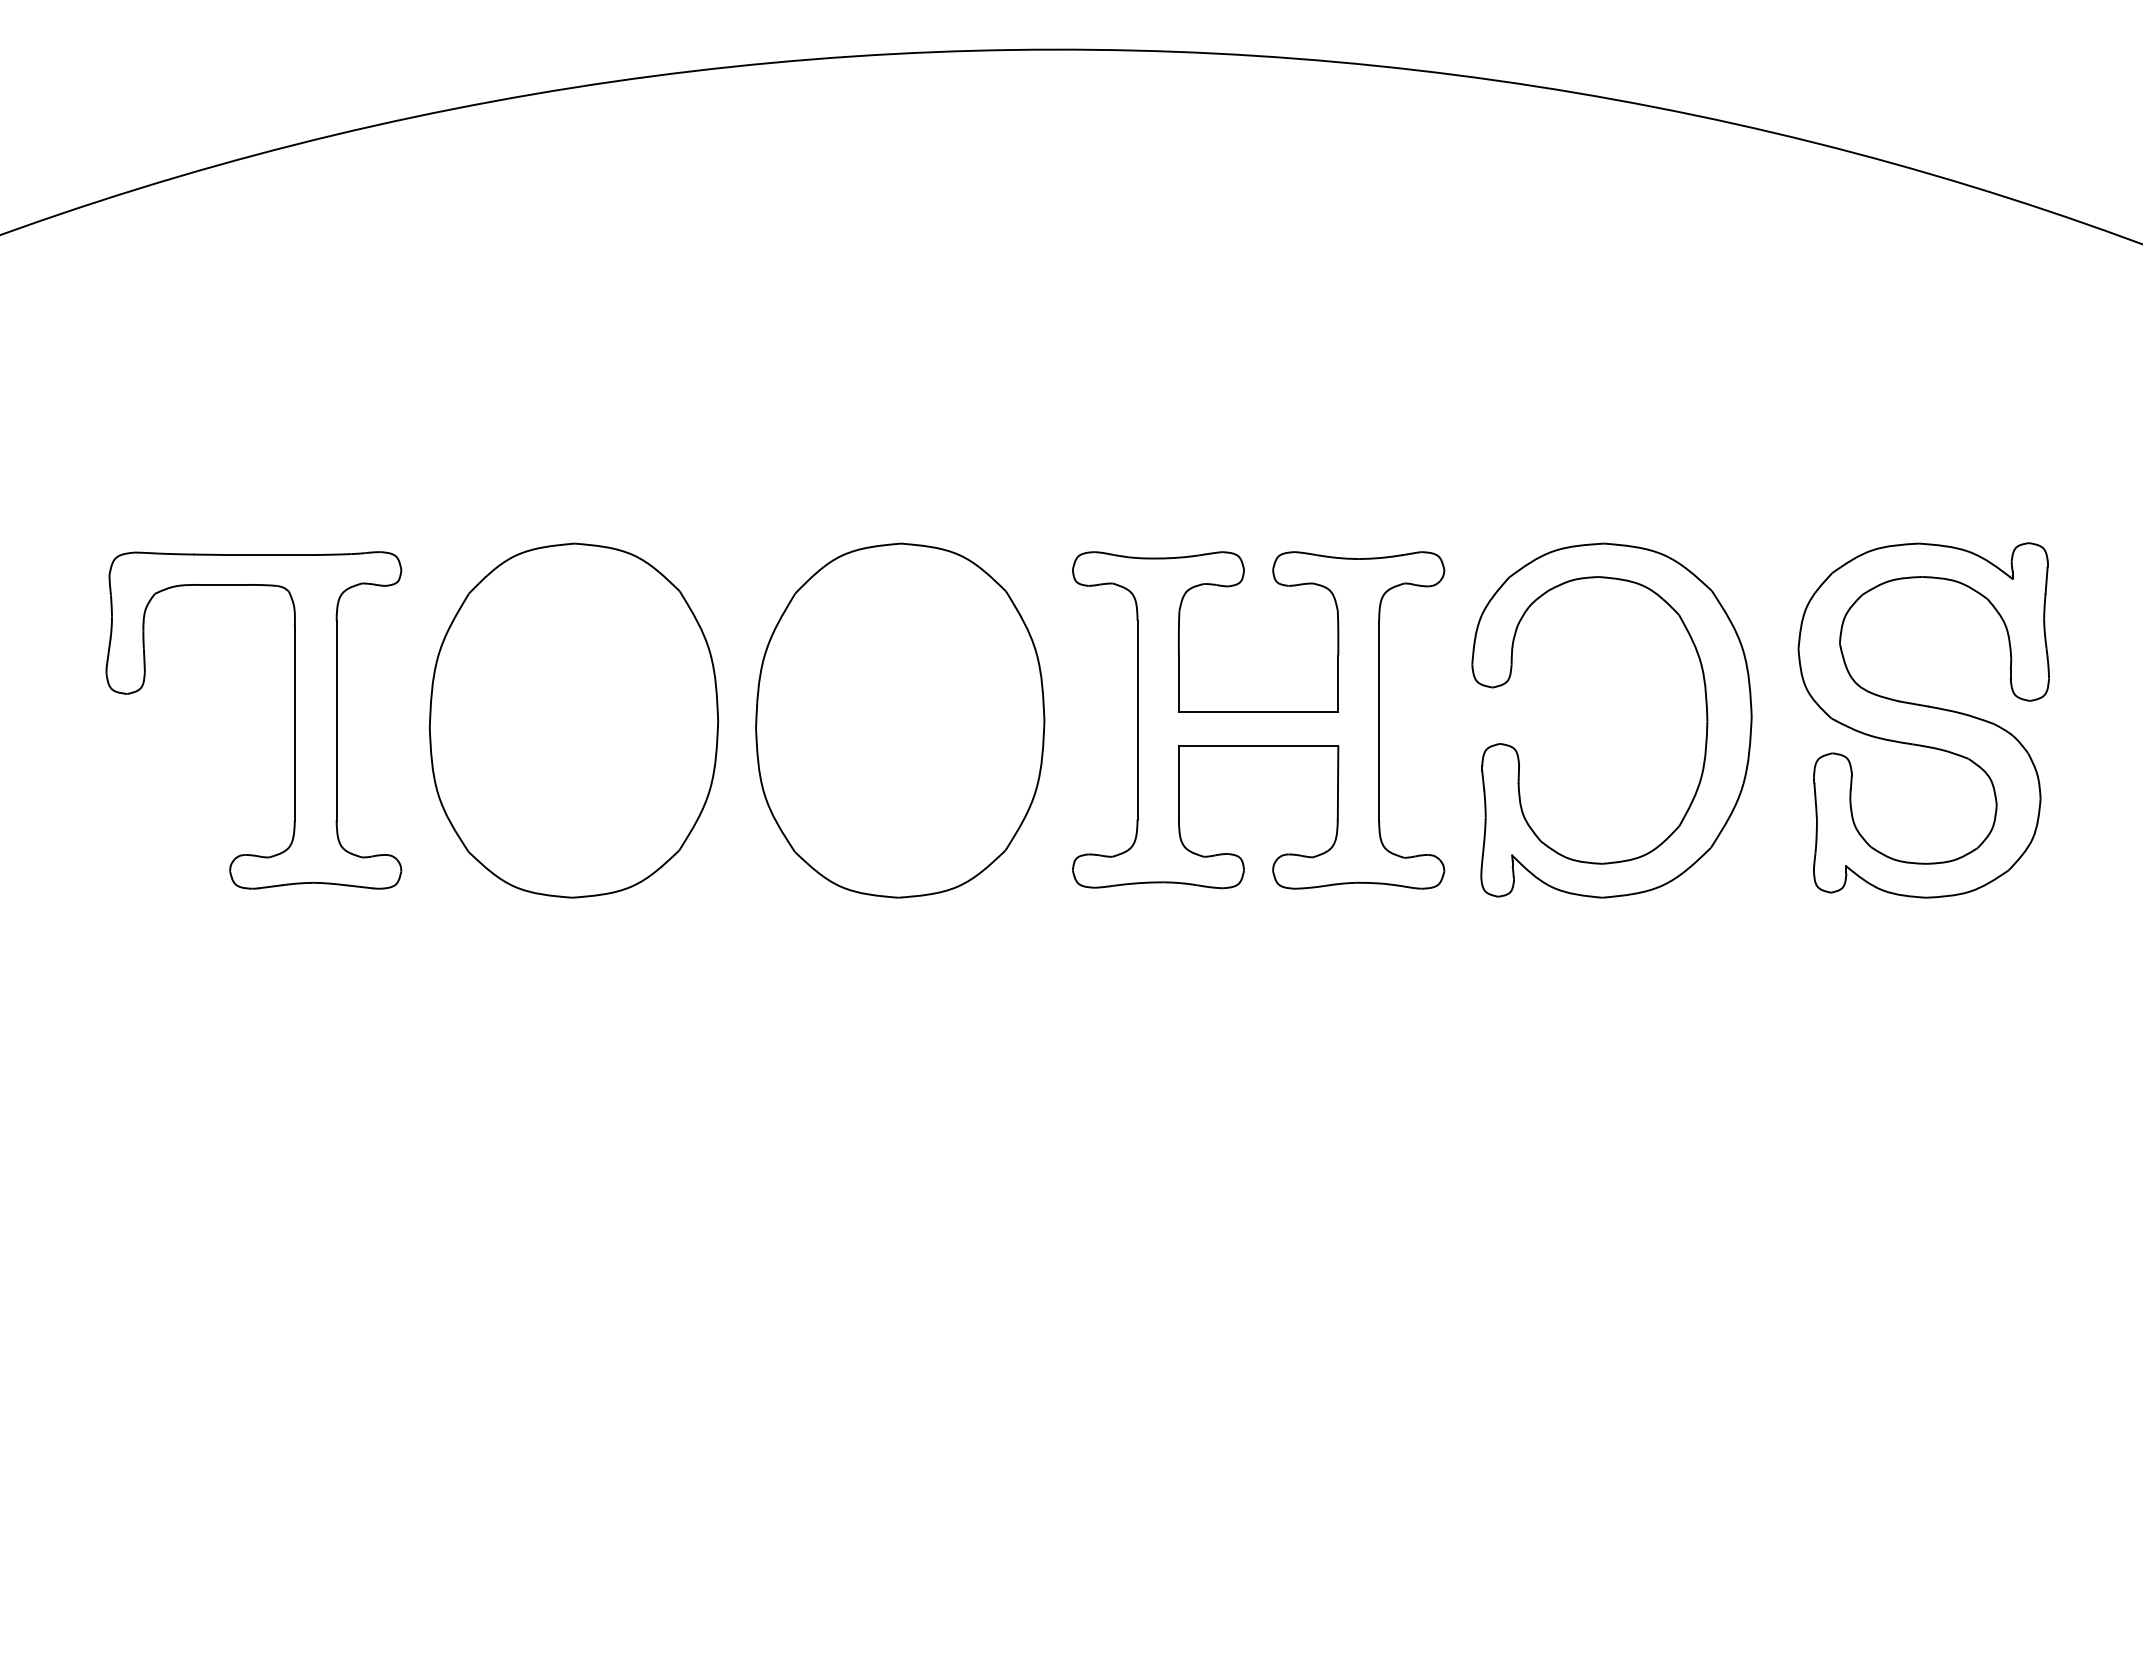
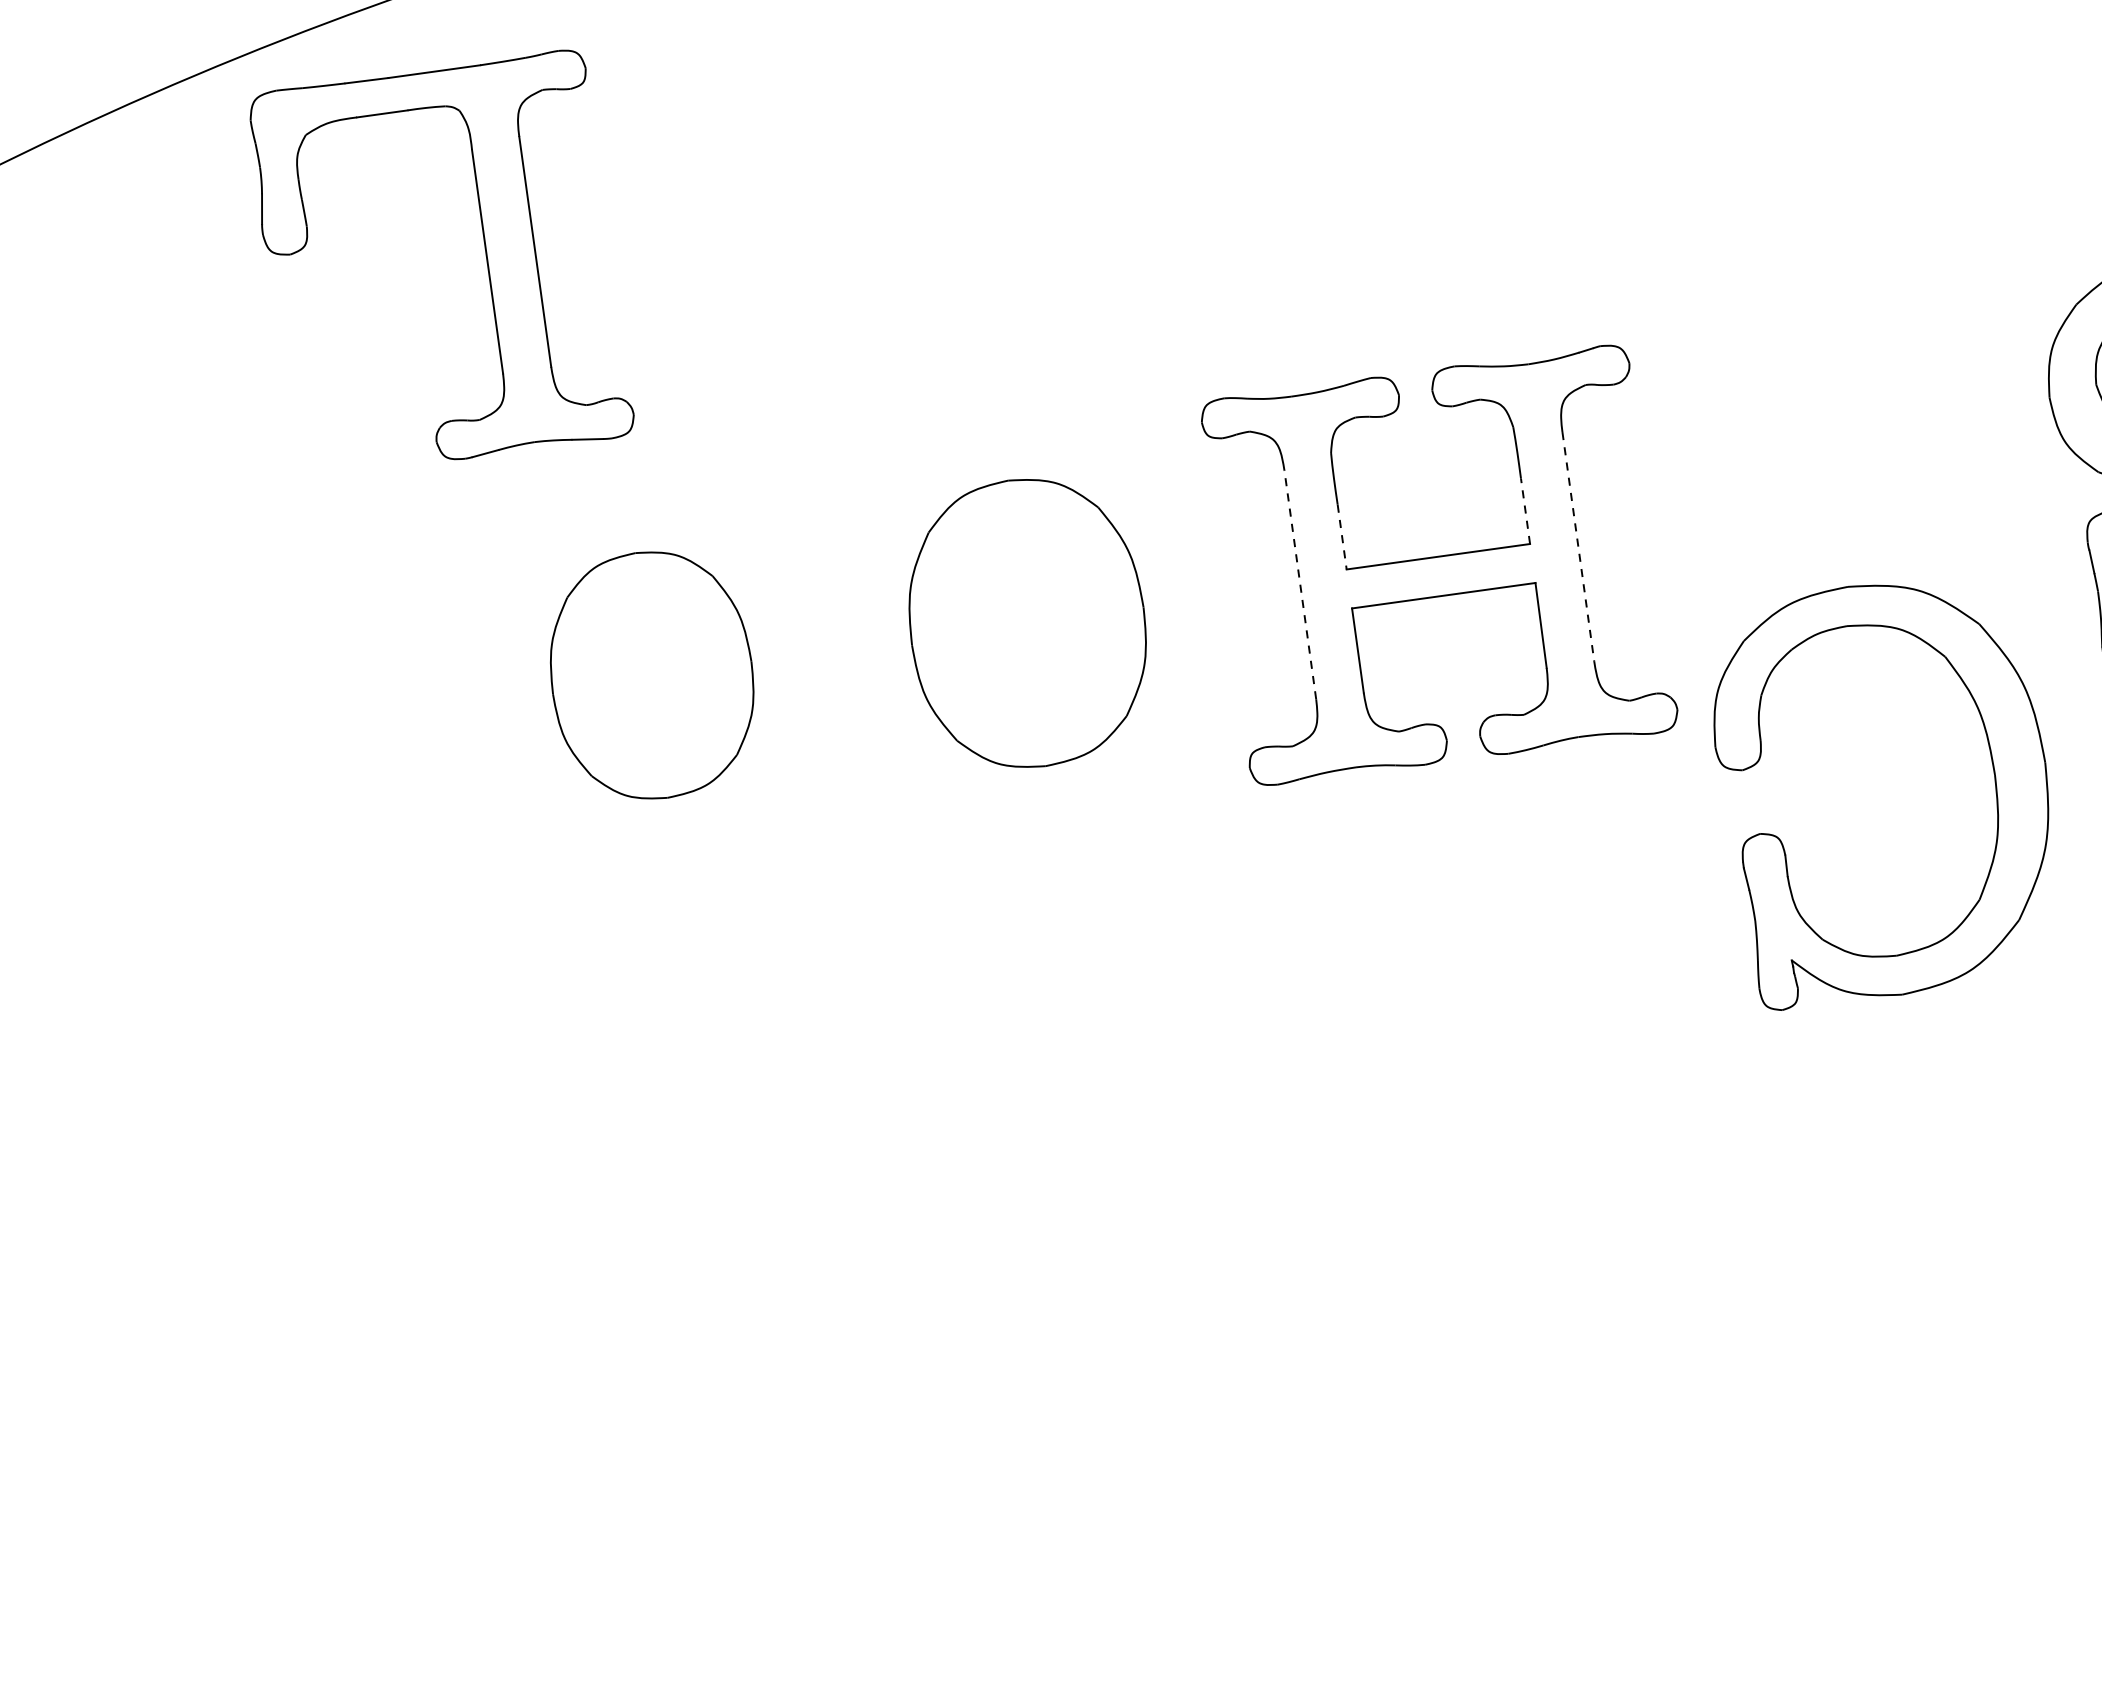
line: (1338, 683) -> (1525, 510), solid -> dashed
line: (1178, 684) -> (1341, 537), solid -> dashed
line: (1137, 719) -> (1300, 584), solid -> dashed
part: (294, 720) -> (486, 258), moved
part: (573, 720) -> (651, 675), size x0.6
part: (900, 720) -> (1027, 623), size x0.7
line: (1379, 720) -> (1578, 546), solid -> dashed
part: (1706, 720) -> (1993, 774), moved

